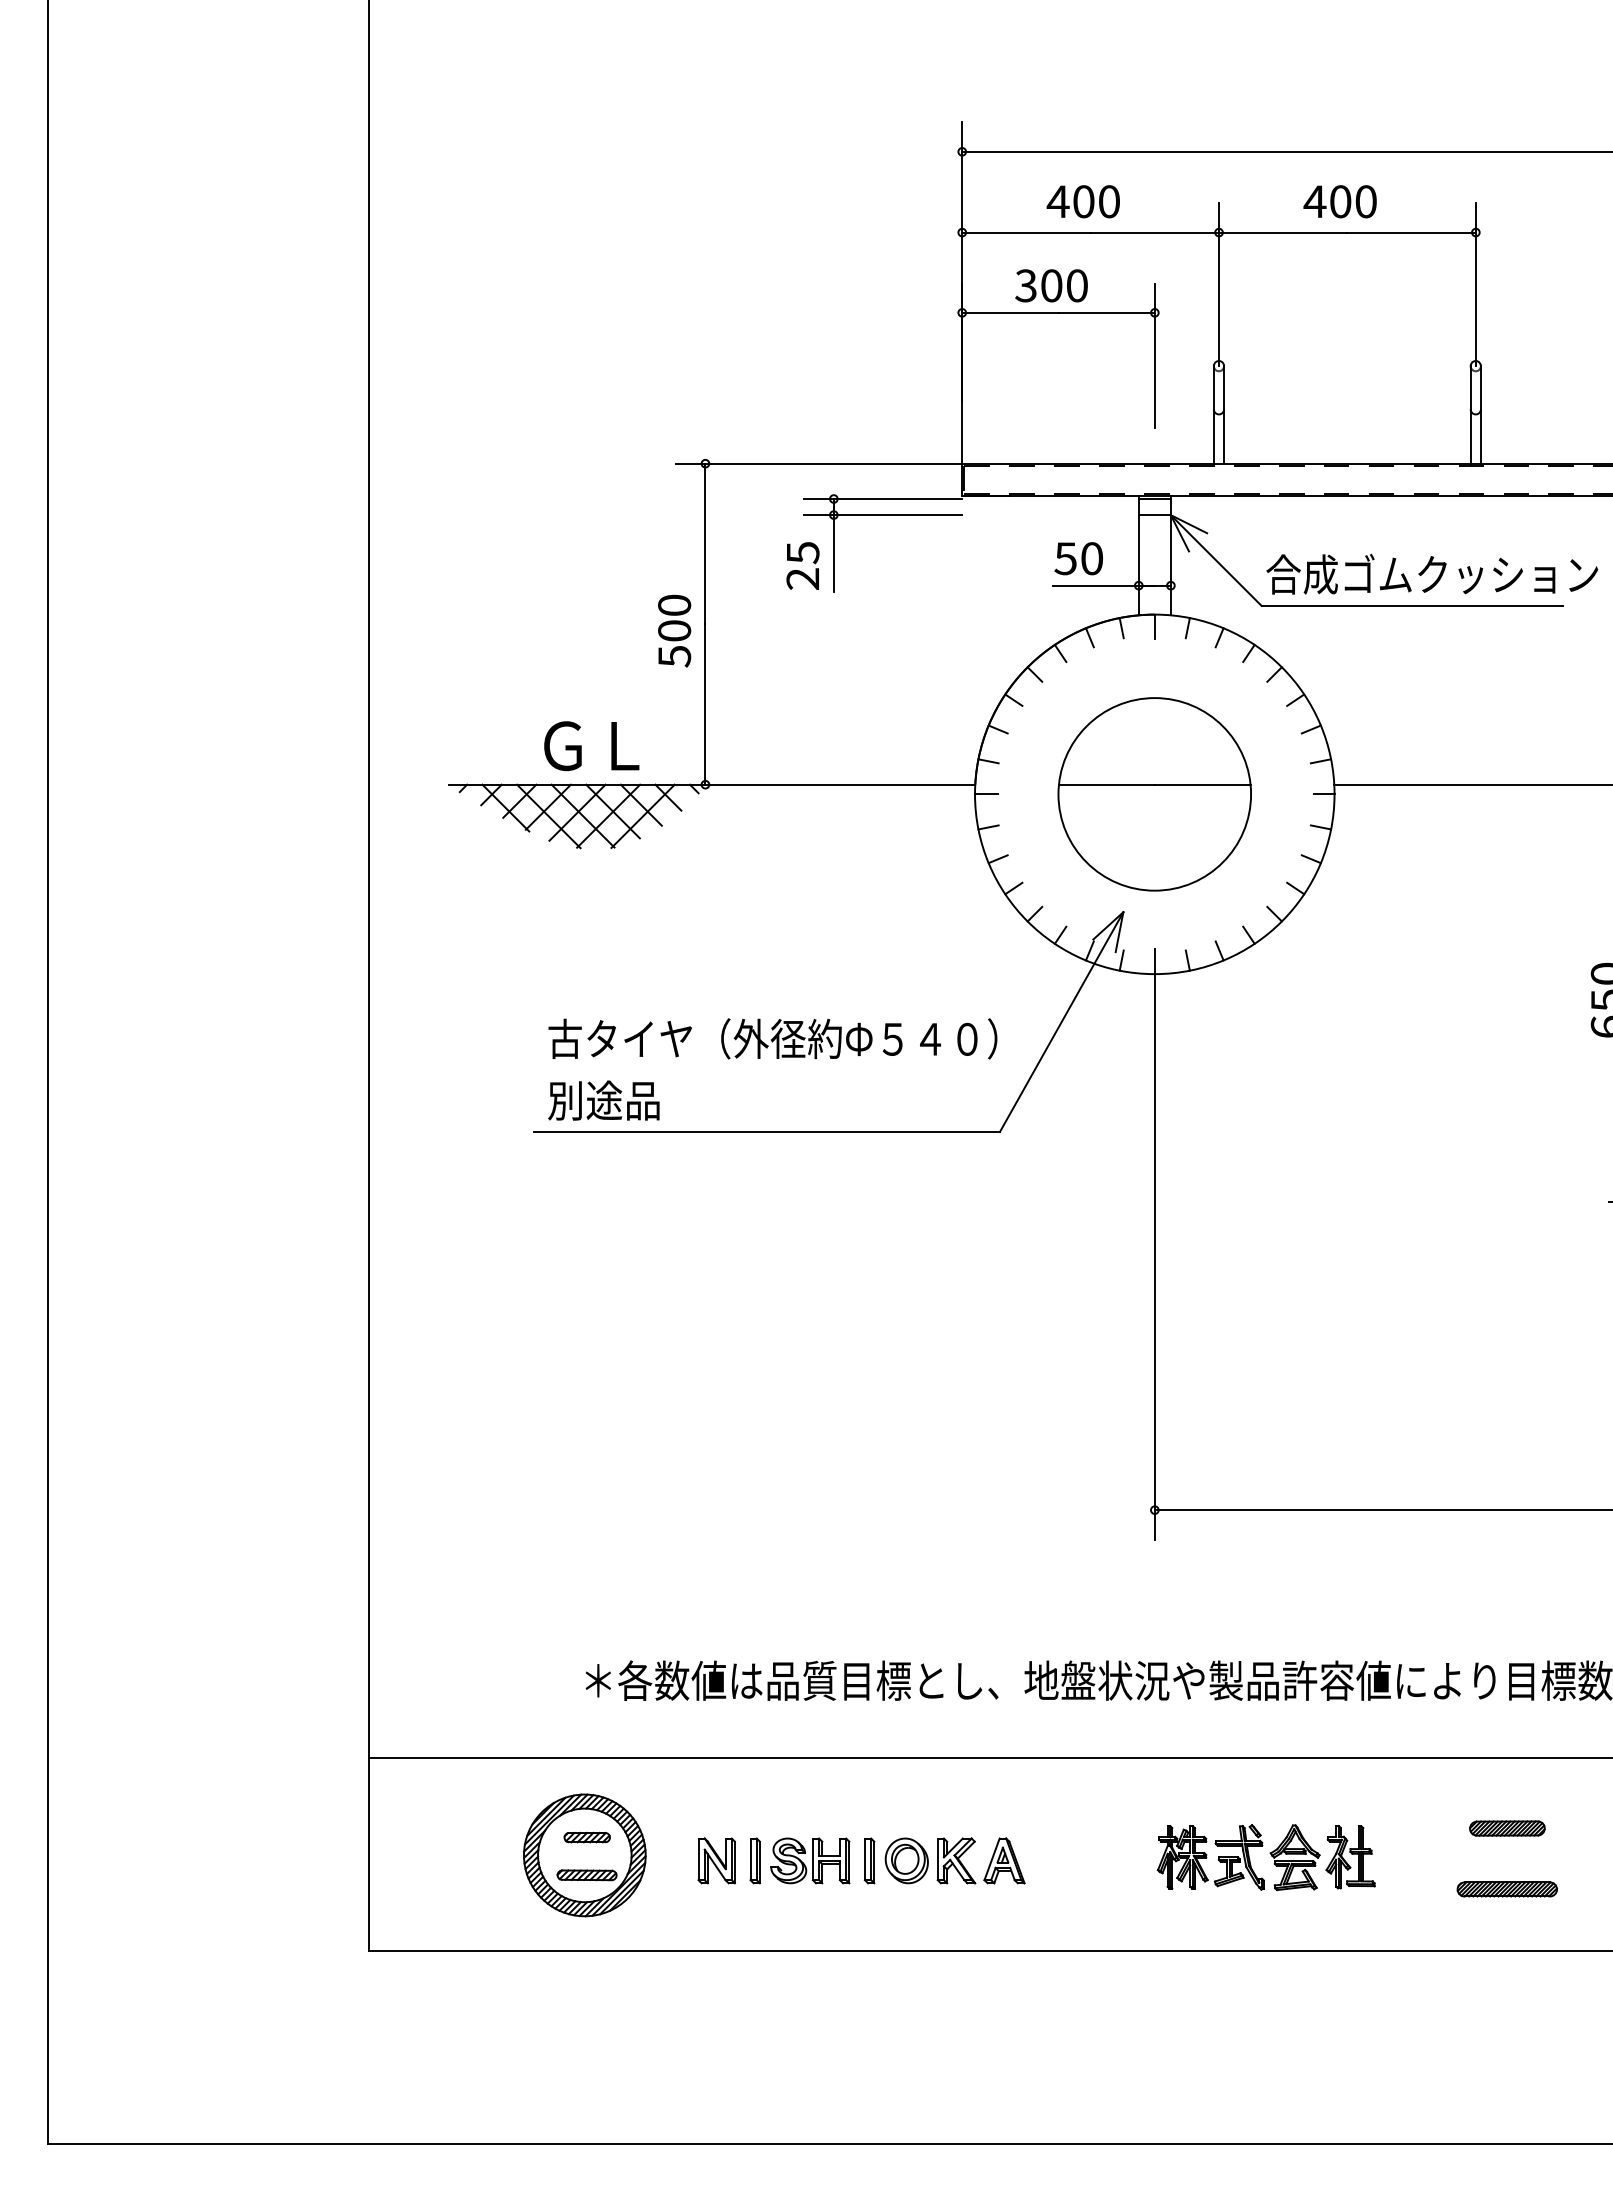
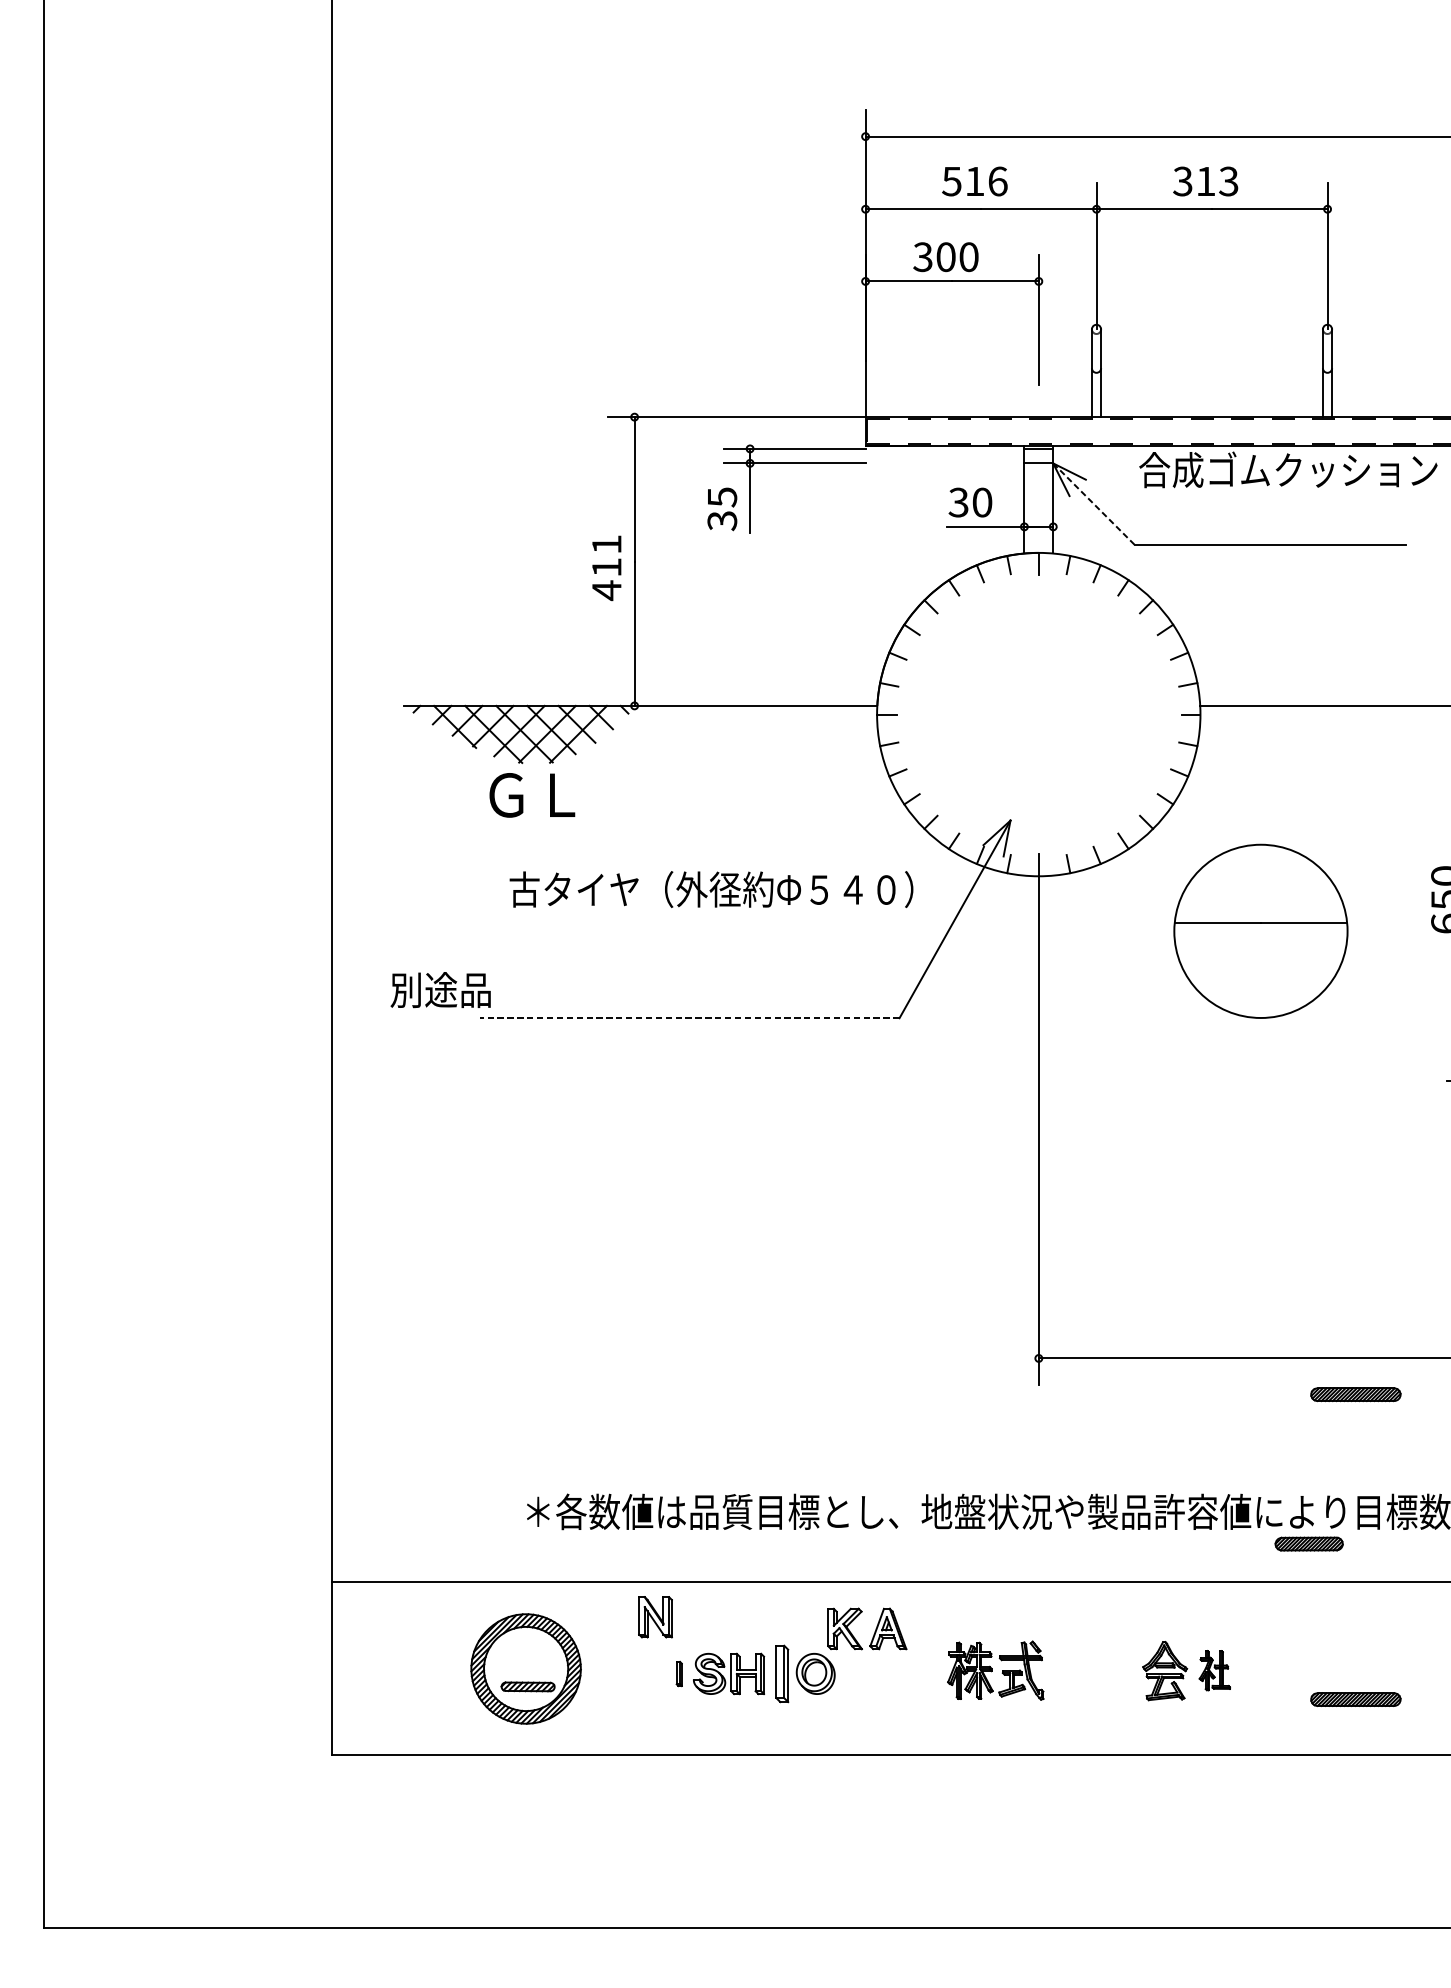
text: (1083, 201) -> (974, 181), 400 -> 516
text: (1339, 201) -> (1204, 181), 400 -> 313
text: (1065, 558) -> (958, 502), 50 -> 30
line: (1216, 560) -> (1094, 504), solid -> dashed
text: (1432, 574) -> (1288, 470), moved
text: (803, 579) -> (722, 521), 25 -> 35
text: (674, 631) -> (606, 568), 500 -> 411
text: (591, 746) -> (532, 795), moved
part: (1154, 794) -> (1260, 931), moved
text: (772, 1038) -> (711, 889), moved
text: (603, 1100) -> (440, 989), moved
line: (766, 1131) -> (689, 1017), solid -> dashed
part: (1506, 1550) -> (1355, 1394), added
part: (1507, 1828) -> (1309, 1544), moved
part: (586, 1837) -> (527, 1652), removed
part: (1210, 1857) -> (995, 1670), moved
part: (1350, 1857) -> (1214, 1670), size x0.7
part: (716, 1860) -> (655, 1616), moved
part: (754, 1860) -> (678, 1673), size x0.6
part: (869, 1860) -> (782, 1673), size x1.4
part: (988, 1865) -> (873, 1633), moved

